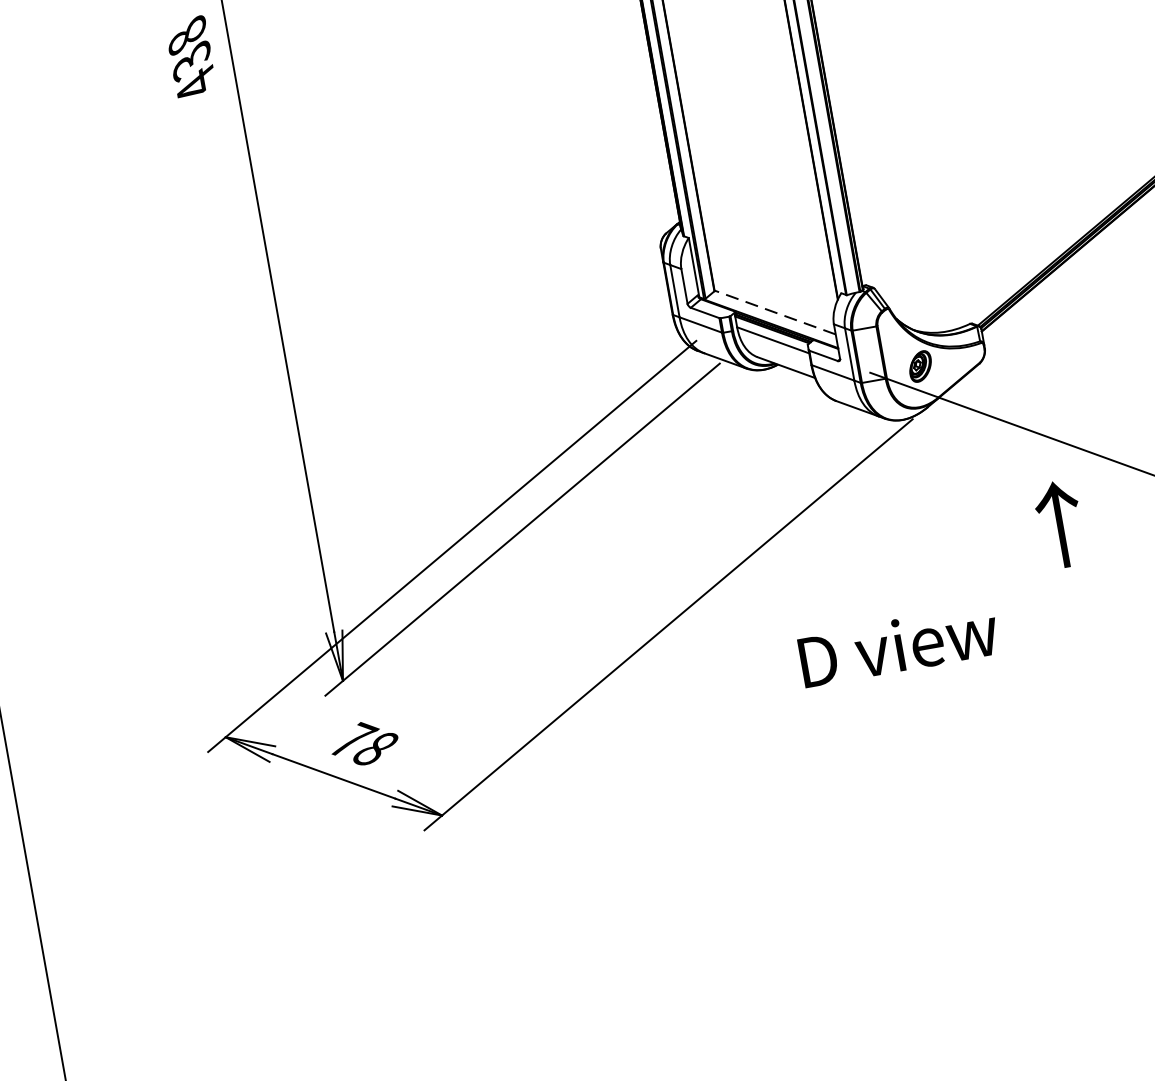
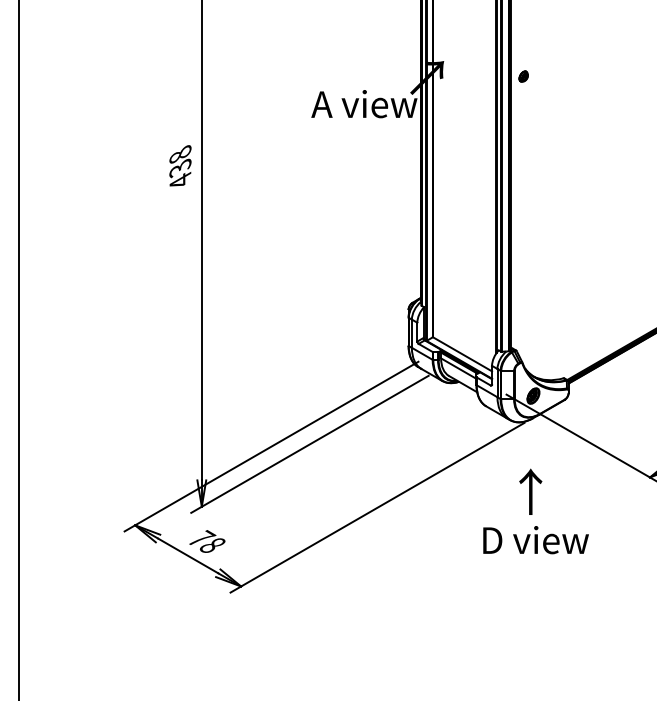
line: (773, 313) -> (461, 354), dashed -> solid
text: (1059, 524) -> (530, 491), moved
text: (897, 646) -> (535, 540), moved

